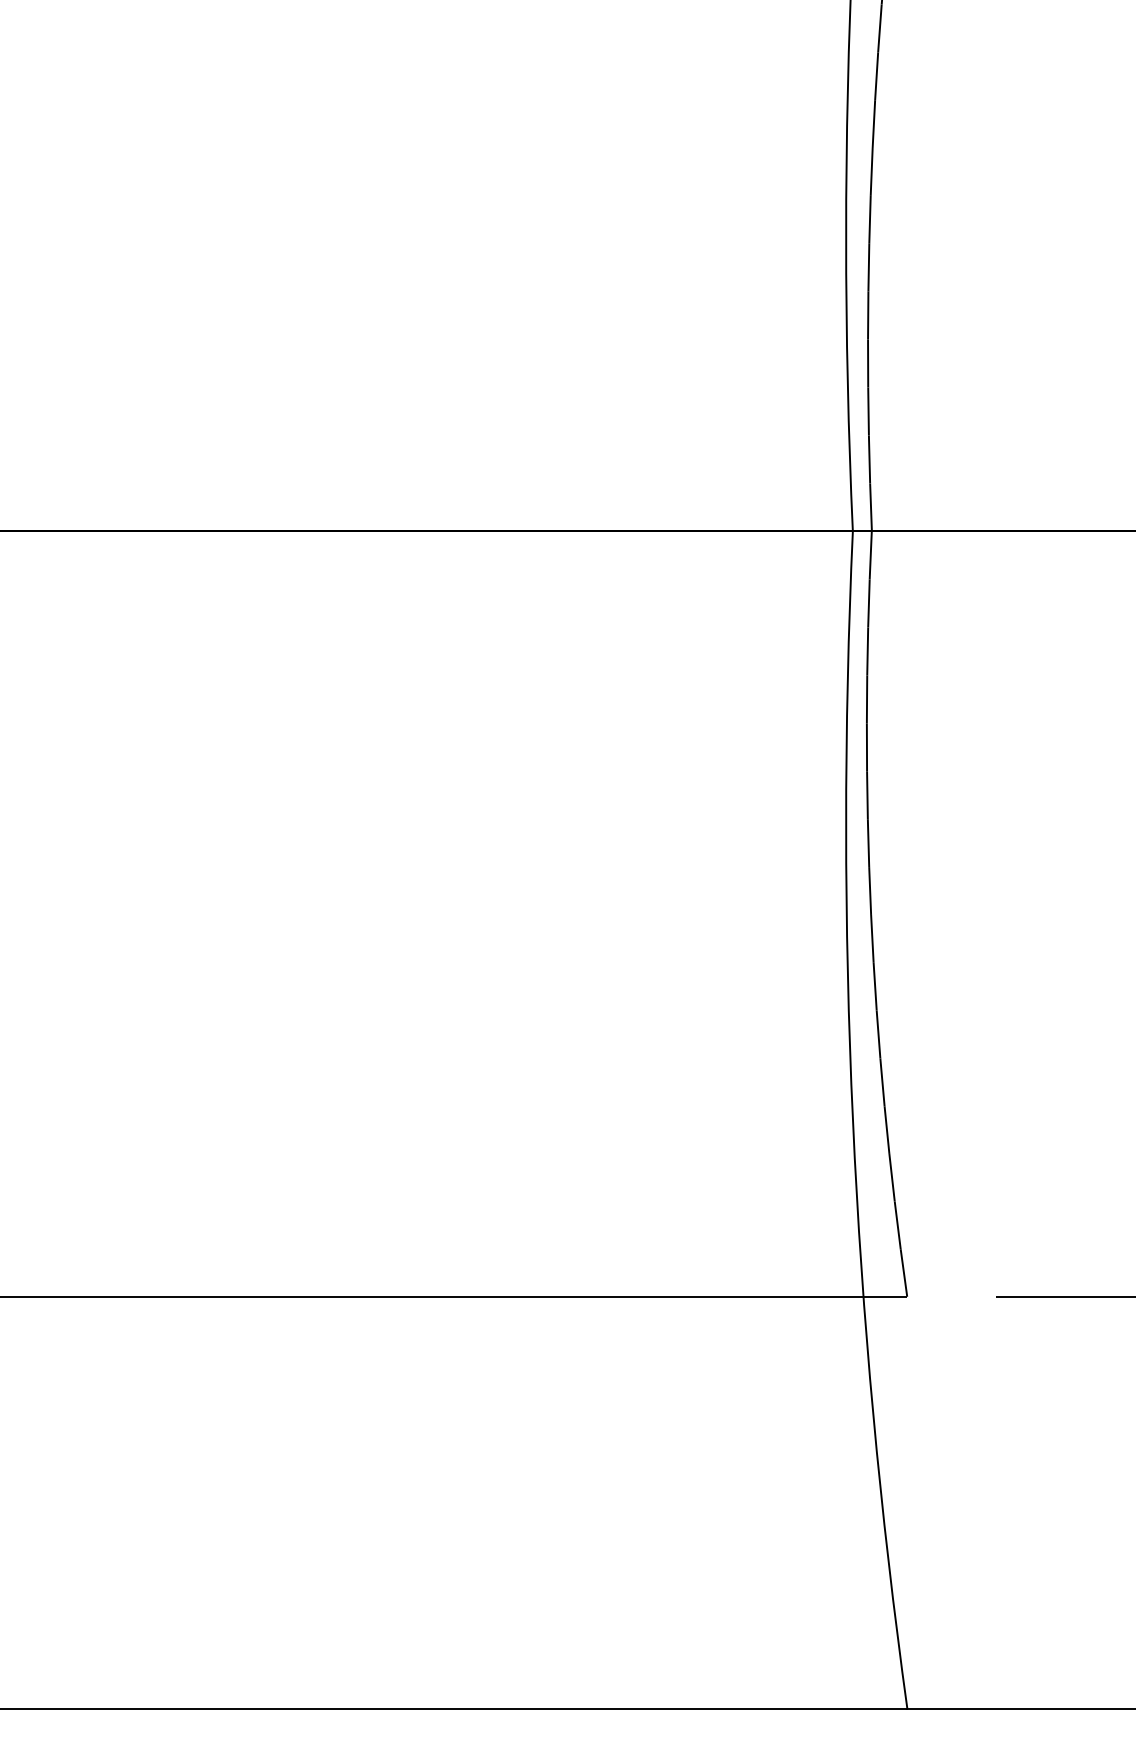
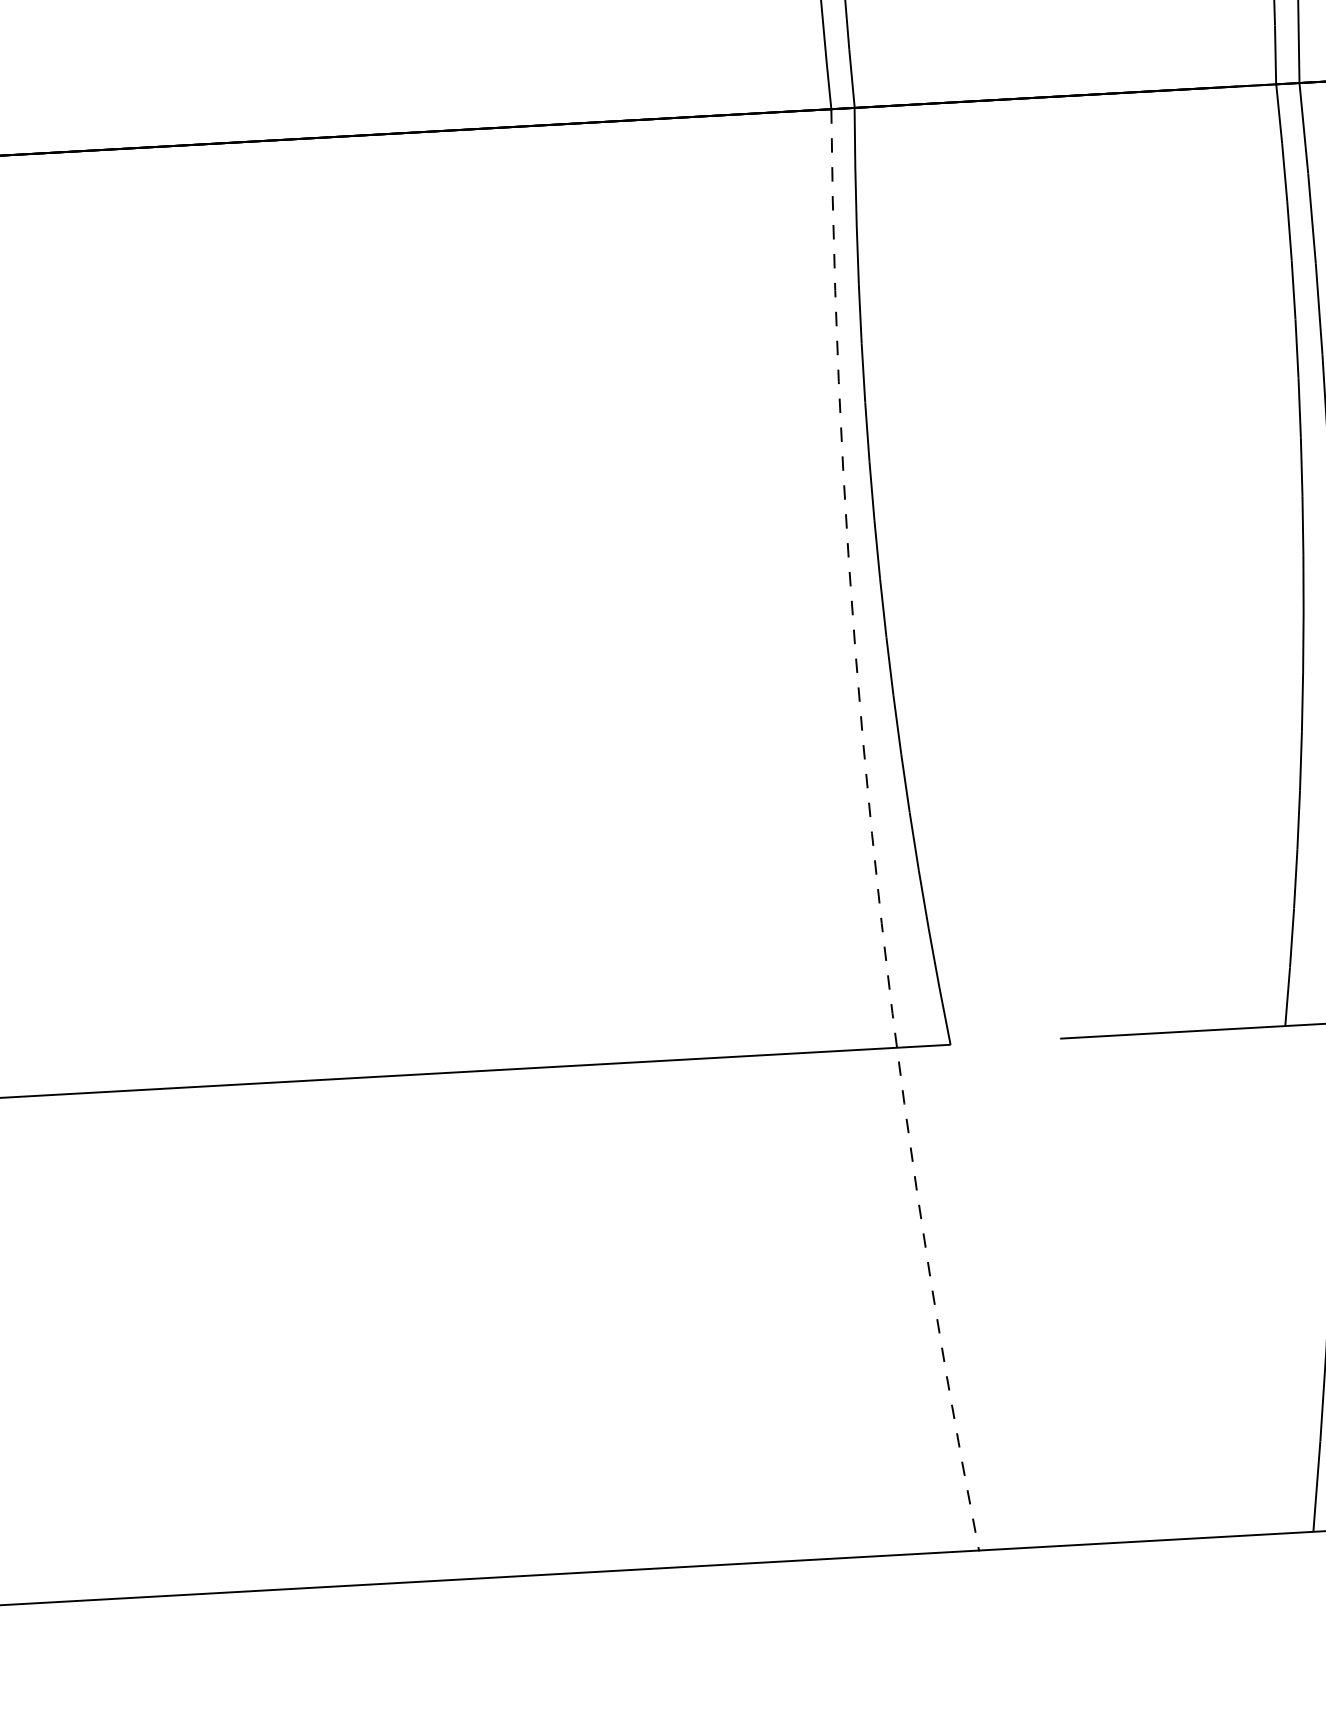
arc: (852, 1121) -> (871, 833), solid -> dashed

